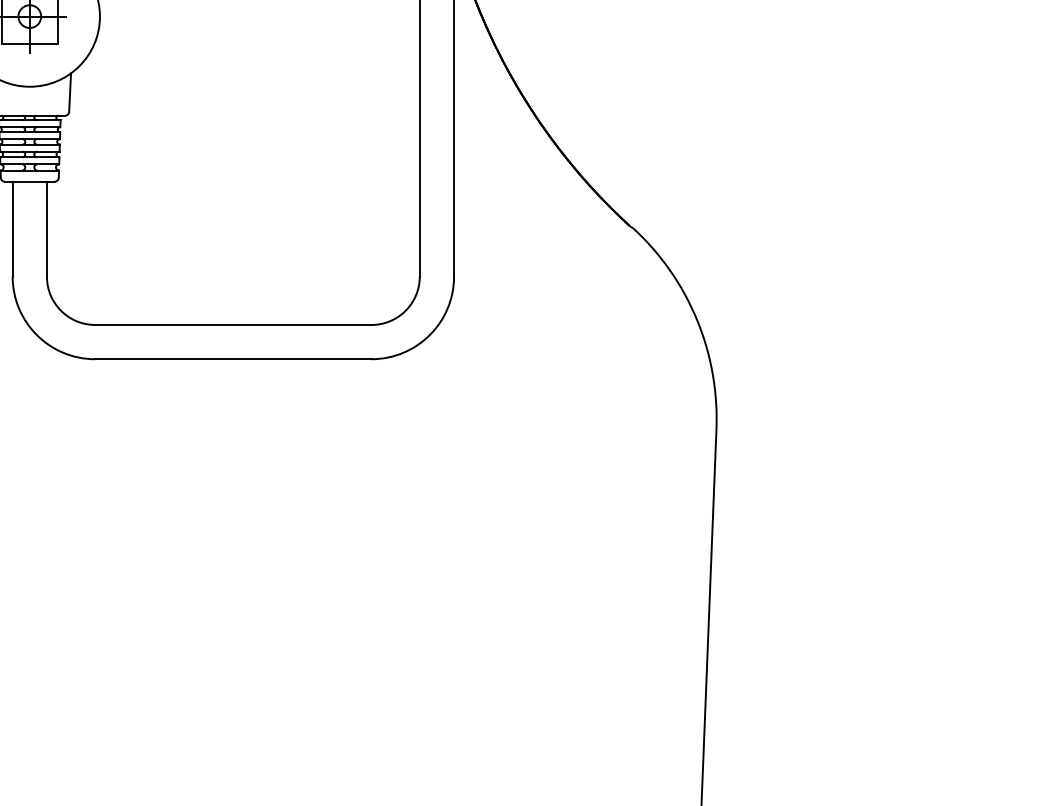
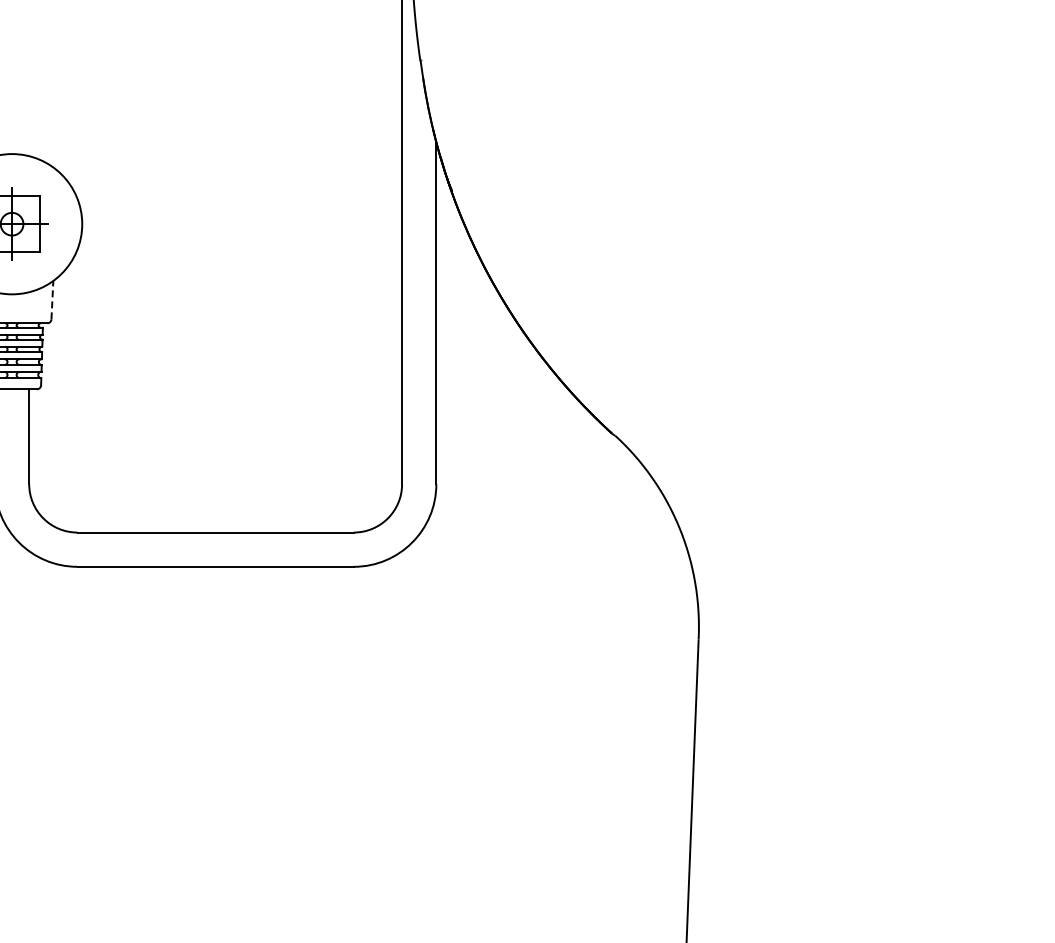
line: (70, 91) -> (52, 299), solid -> dashed

